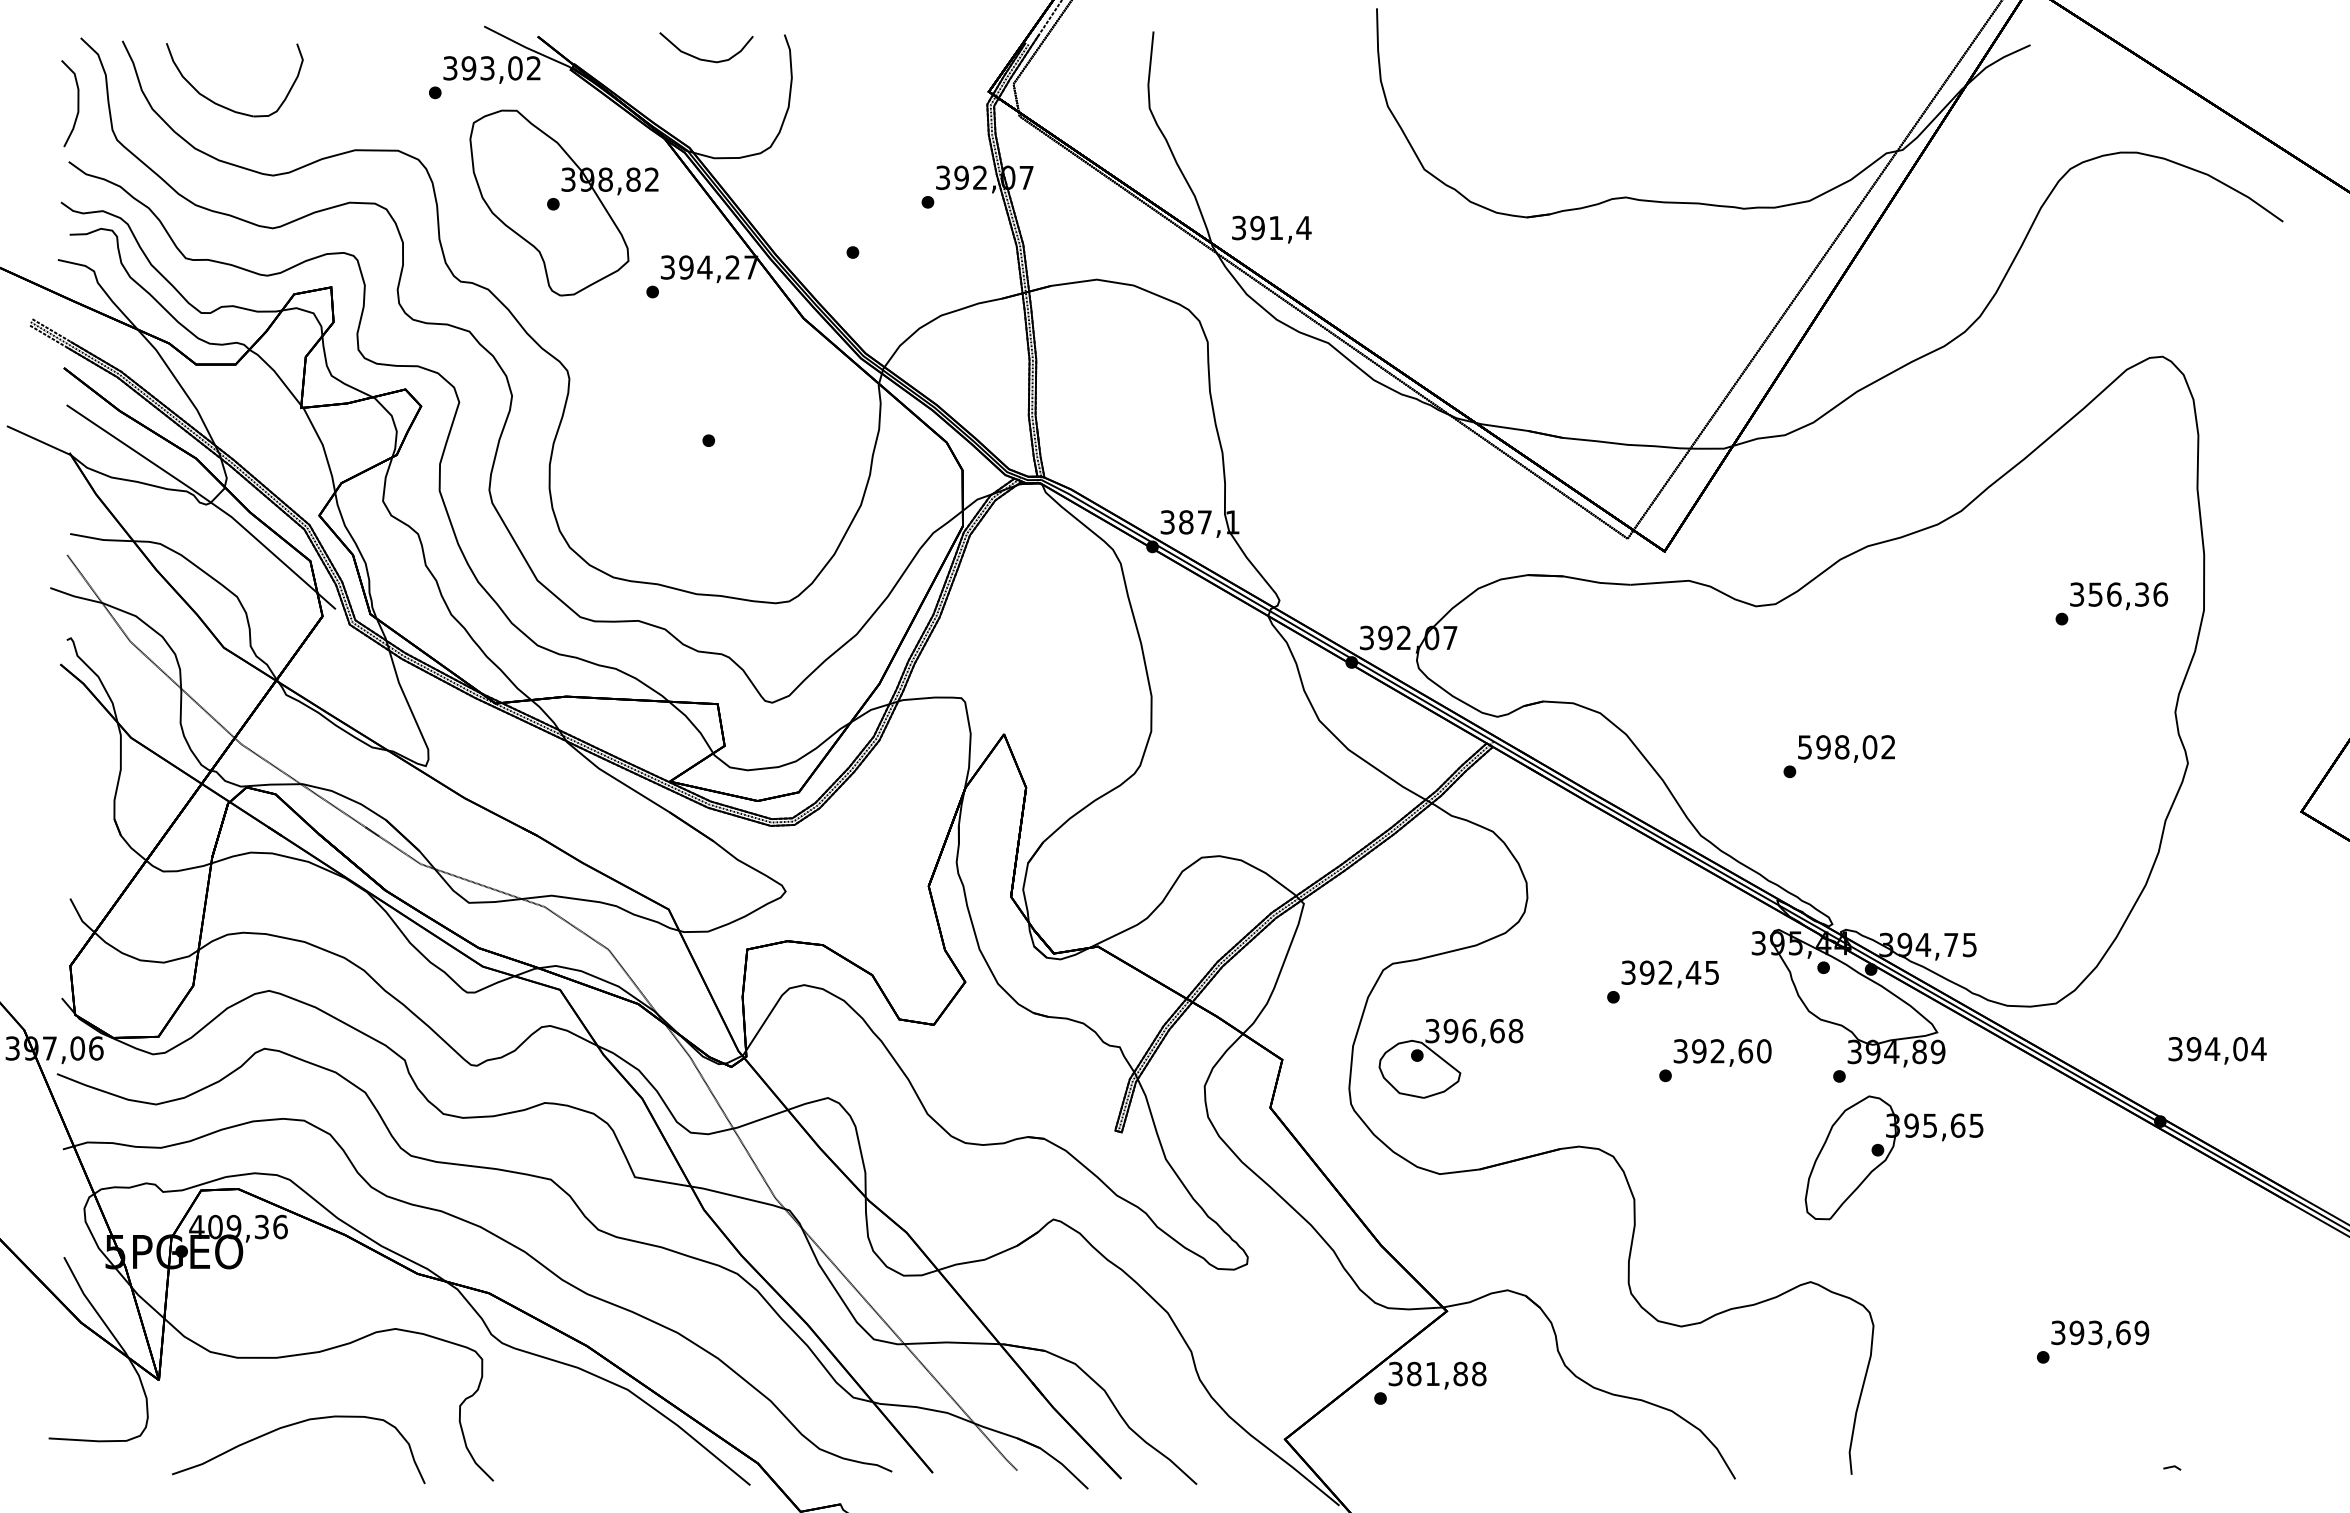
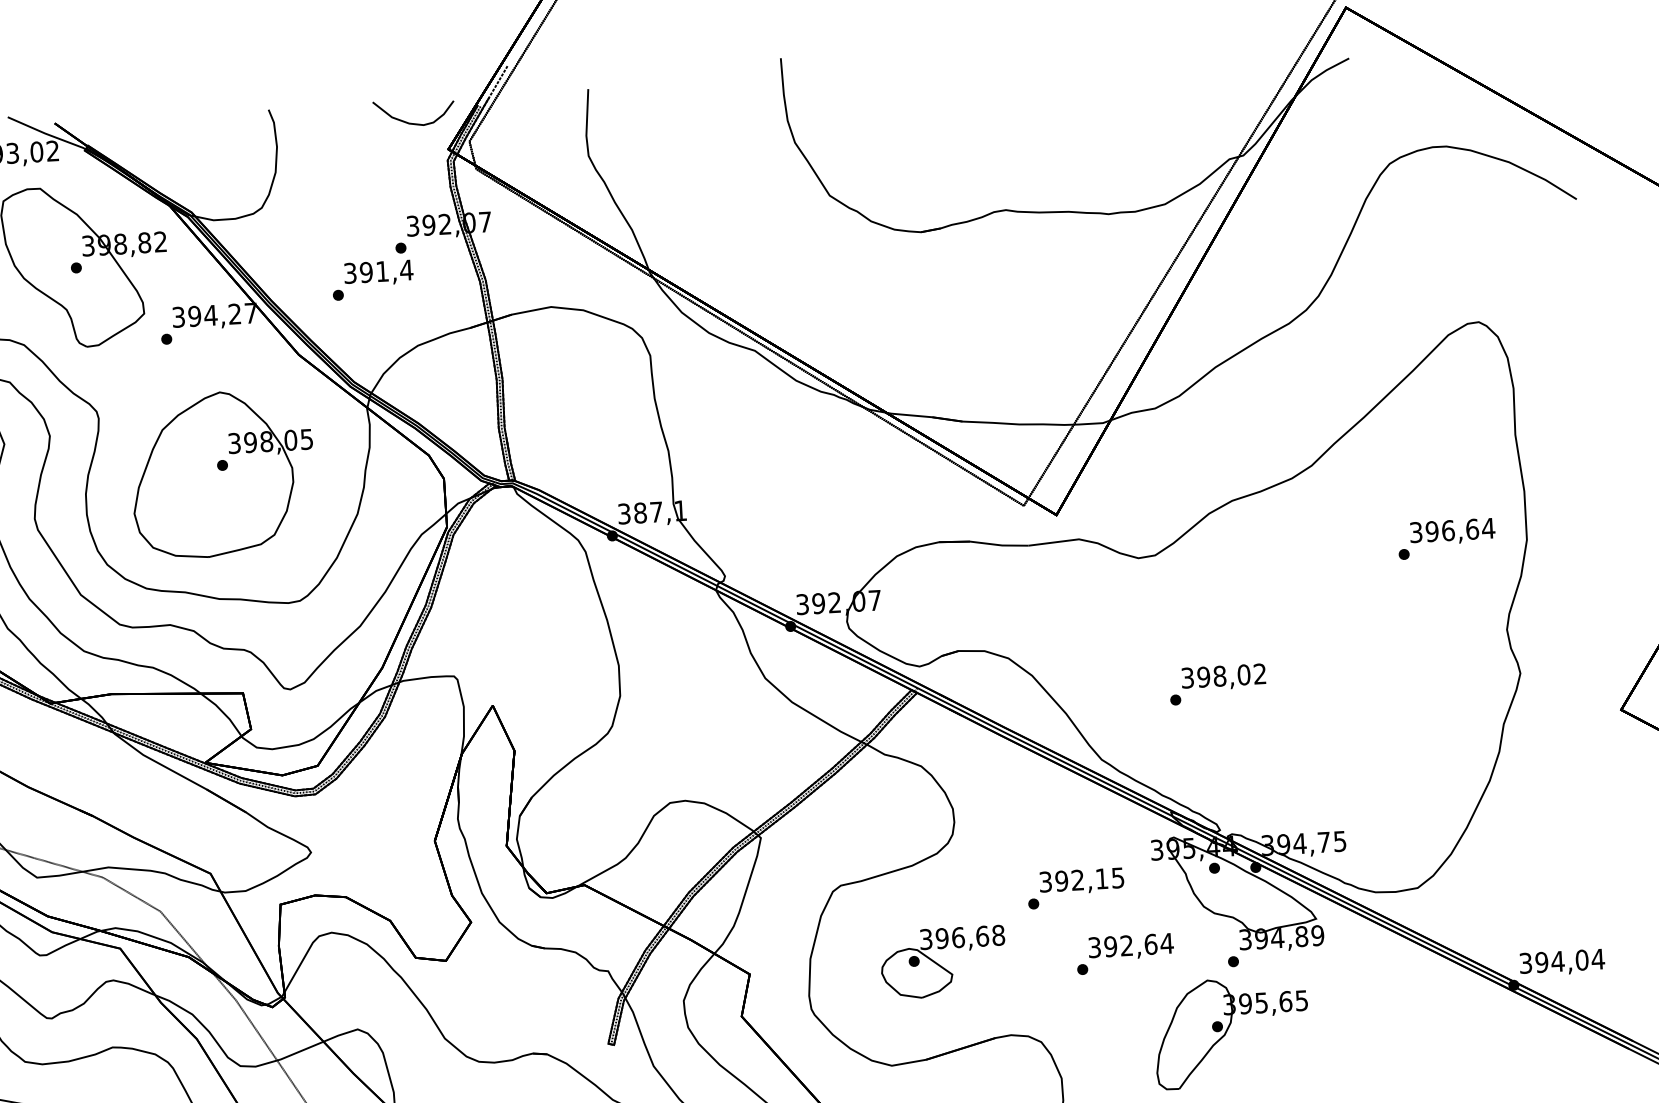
curve: (706, 59) -> (414, 123), moved
text: (1271, 229) -> (378, 273), moved
part: (708, 450) -> (222, 473), added
text: (2128, 594) -> (1460, 529), 356,36 -> 396,64
text: (1804, 746) -> (1187, 677), 598,02 -> 398,02
text: (1693, 972) -> (1101, 878), 392,45 -> 392,15
text: (2217, 1050) -> (1562, 962), moved
text: (1763, 1051) -> (1166, 943), 392,60 -> 392,64
part: (1450, 1058) -> (943, 962), moved
part: (1893, 1157) -> (1231, 1032), moved

